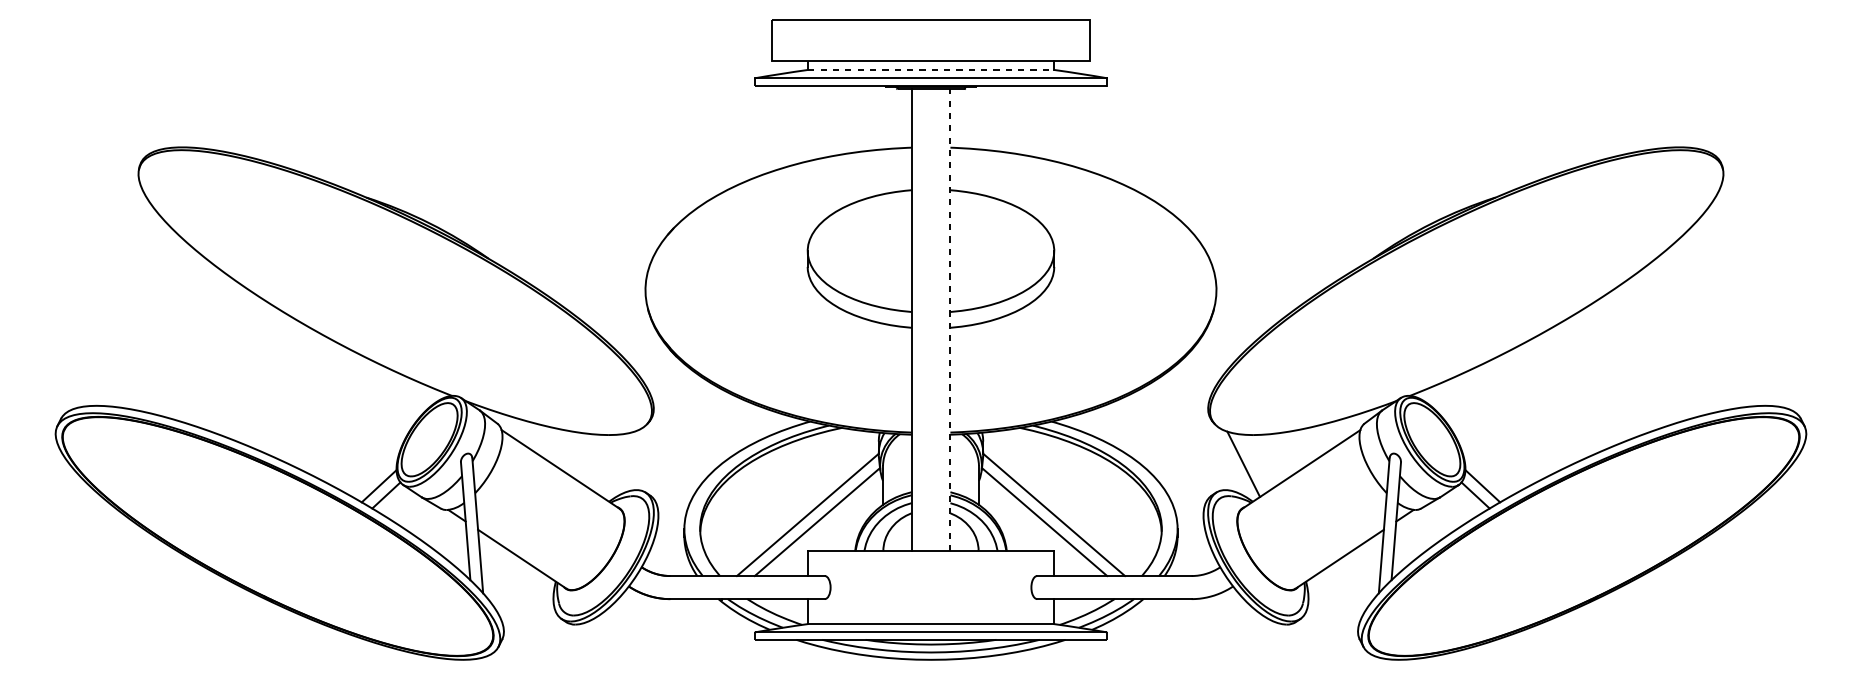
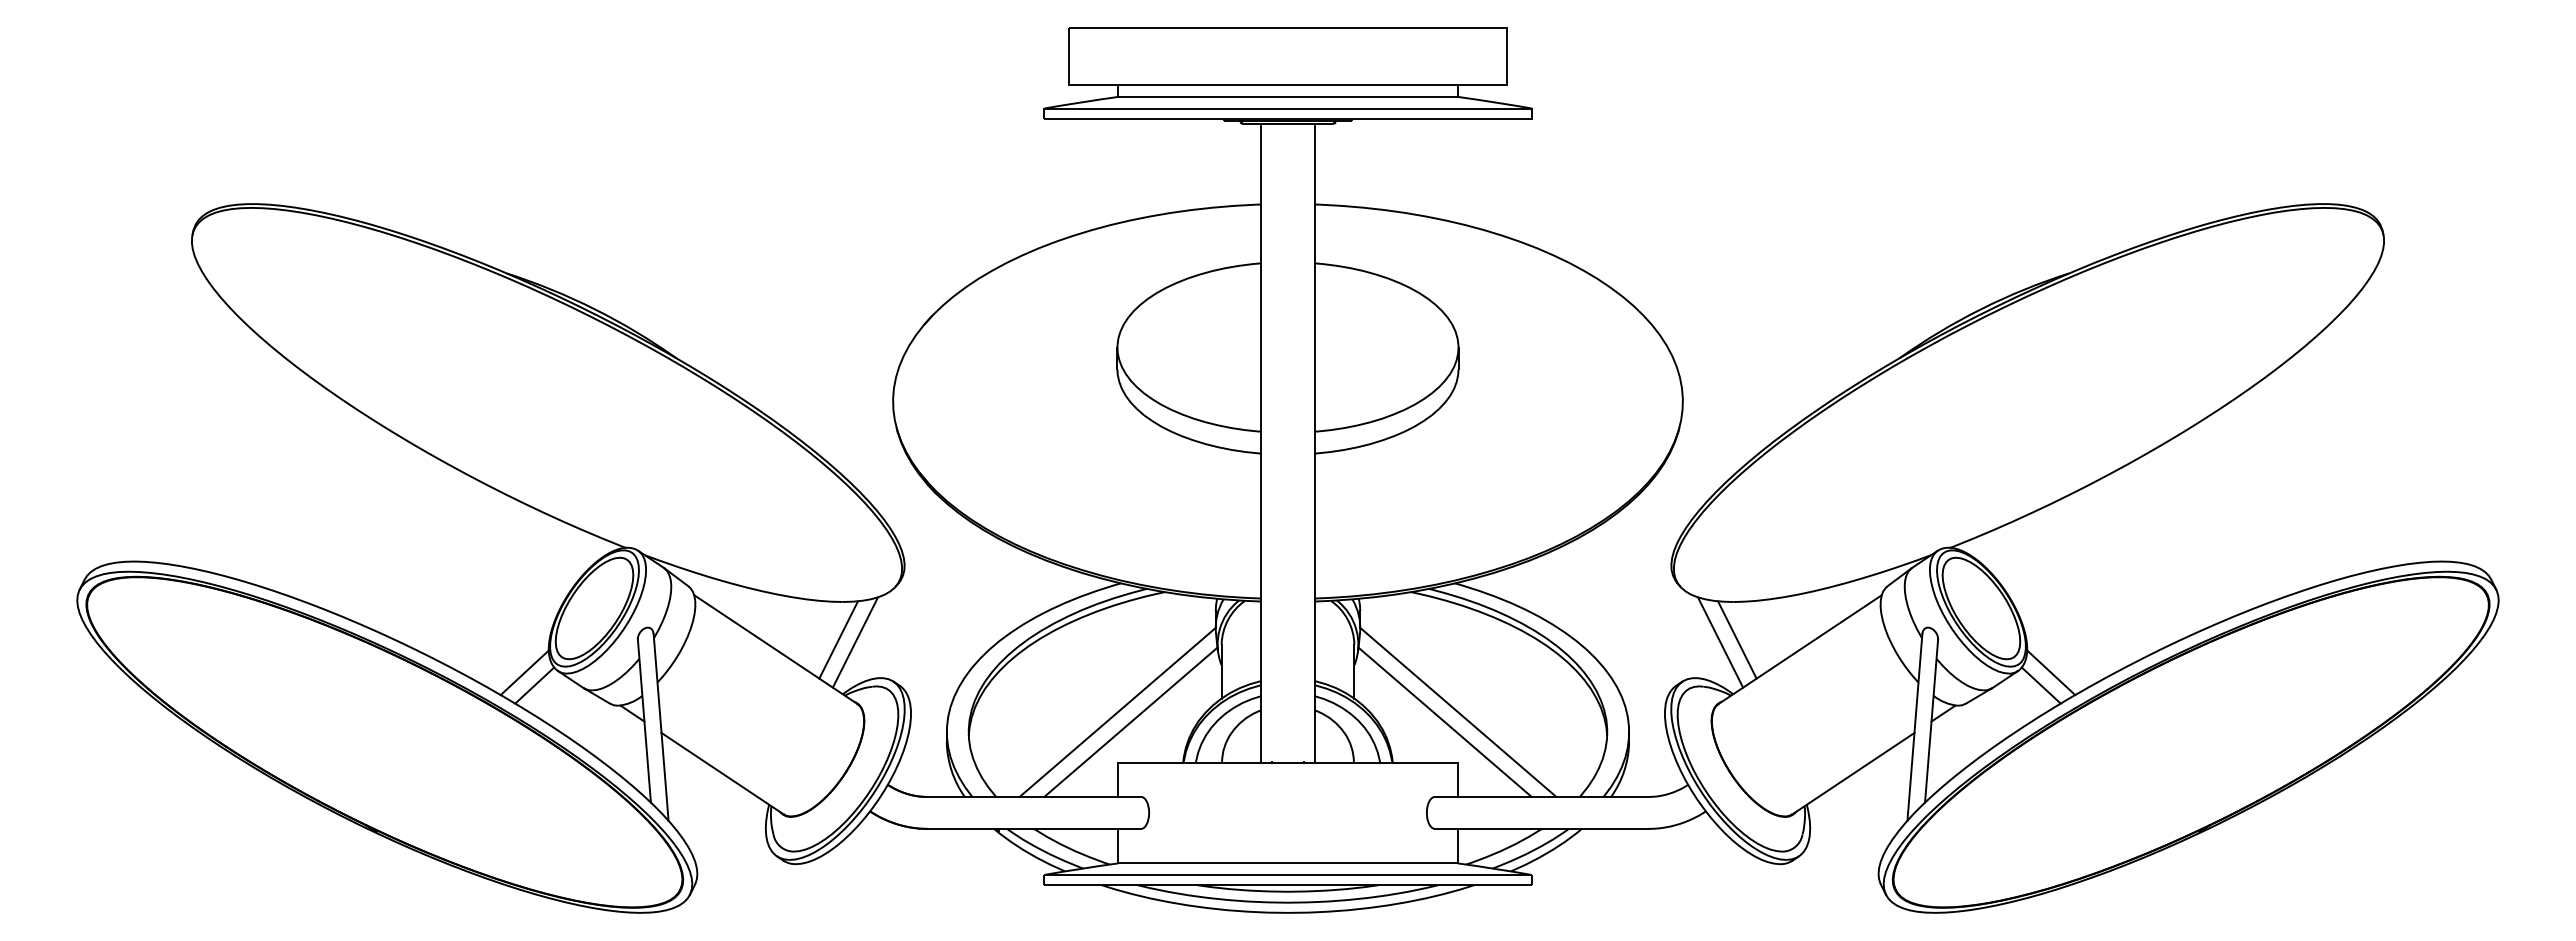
line: (931, 69) -> (1288, 96), dashed -> solid
line: (950, 319) -> (1314, 442), dashed -> solid
line: (606, 462) -> (838, 639), added
line: (1255, 462) -> (1737, 639), added
line: (618, 464) -> (855, 642), added

